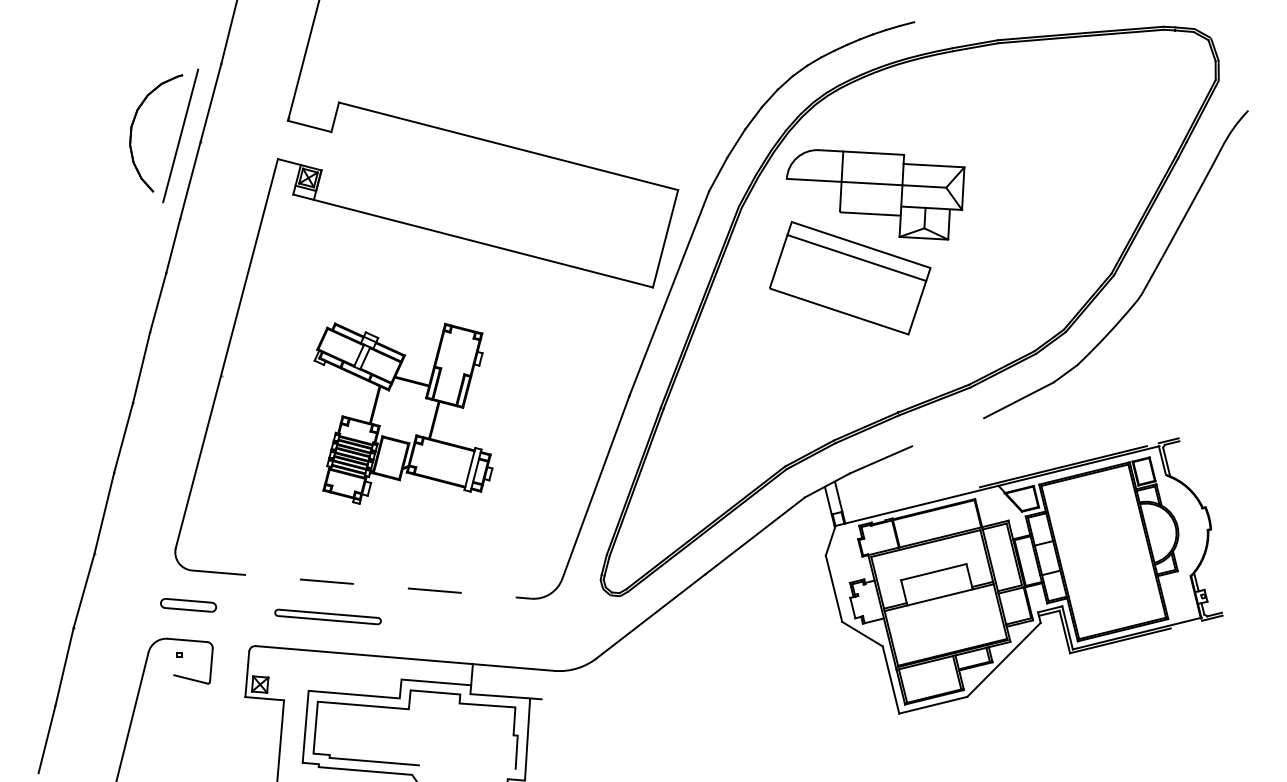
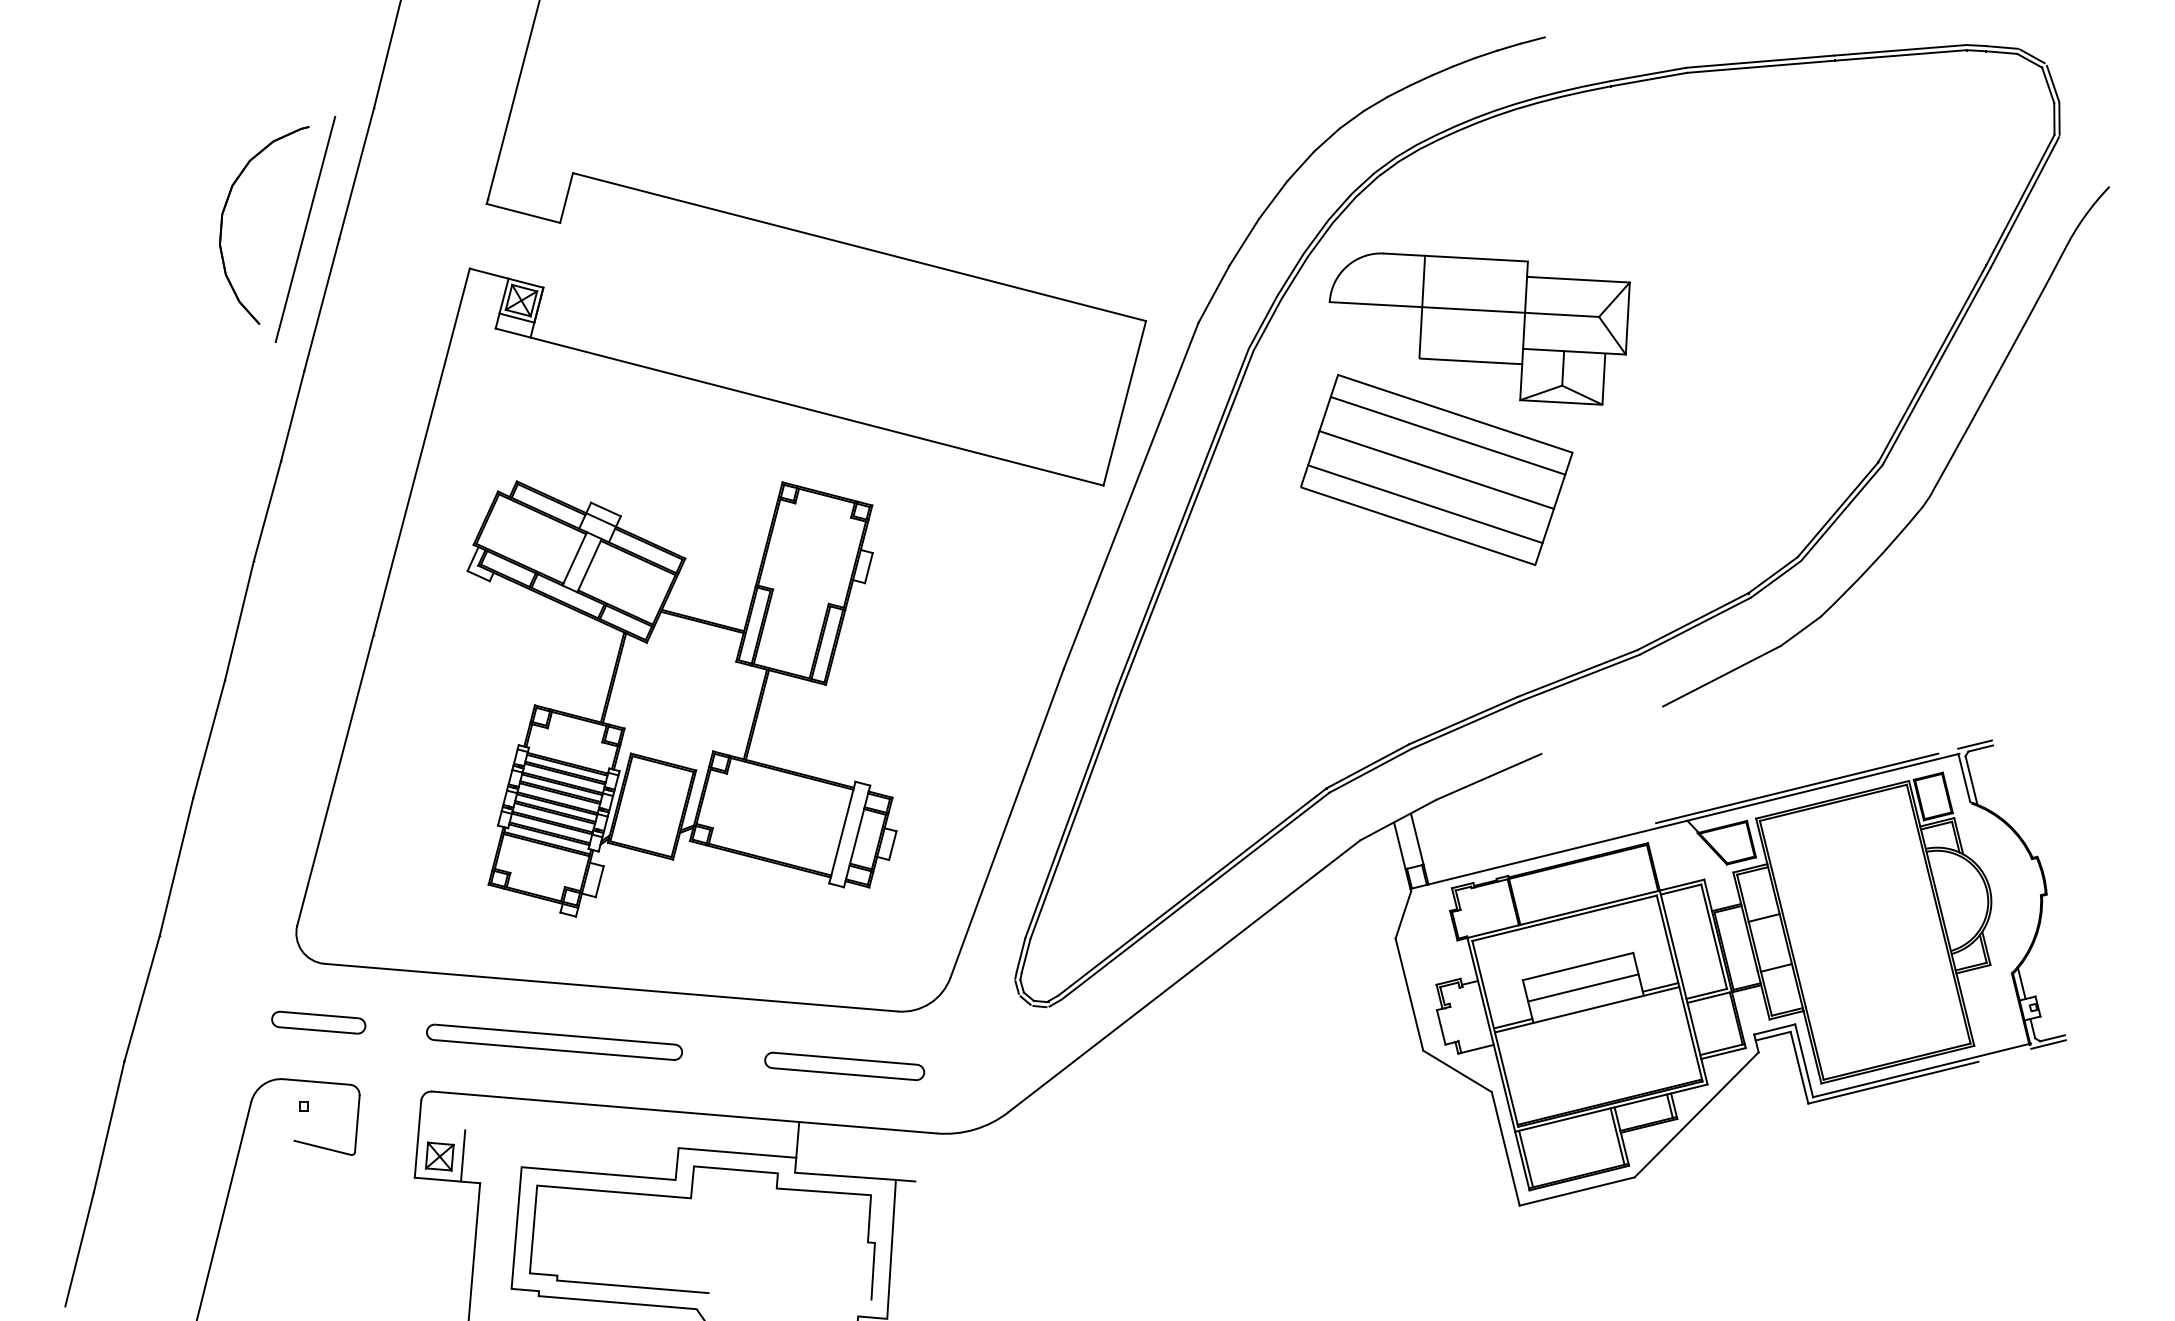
line: (849, 278) -> (1435, 470), added
line: (843, 298) -> (1425, 504), added
part: (403, 413) -> (681, 698), size x1.43
line: (362, 584) -> (612, 987), dashed -> solid
line: (936, 584) -> (1582, 987), added
part: (327, 616) -> (553, 1041), size x1.43
part: (499, 631) -> (844, 1066), added
line: (273, 684) -> (462, 1156), added

